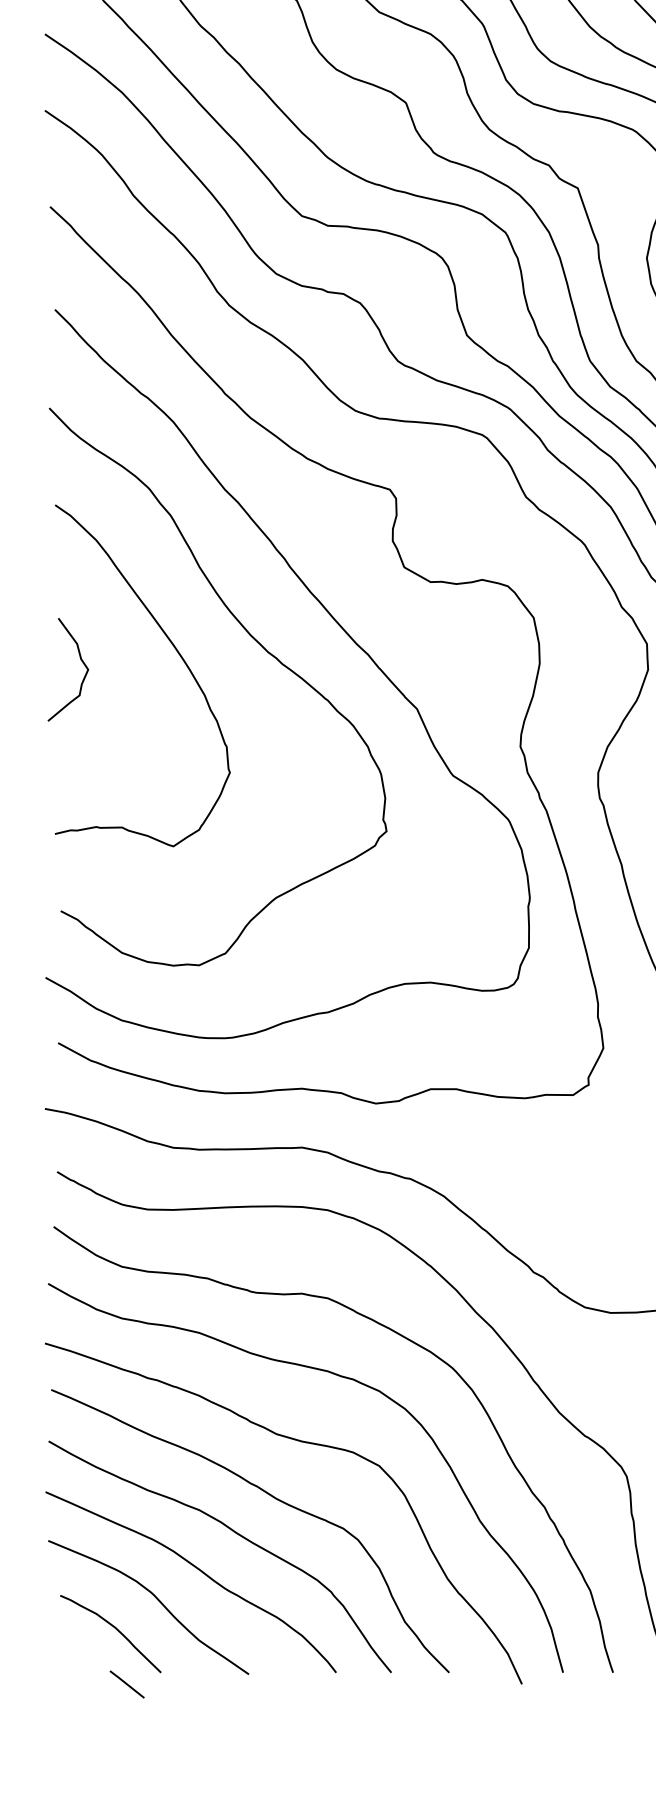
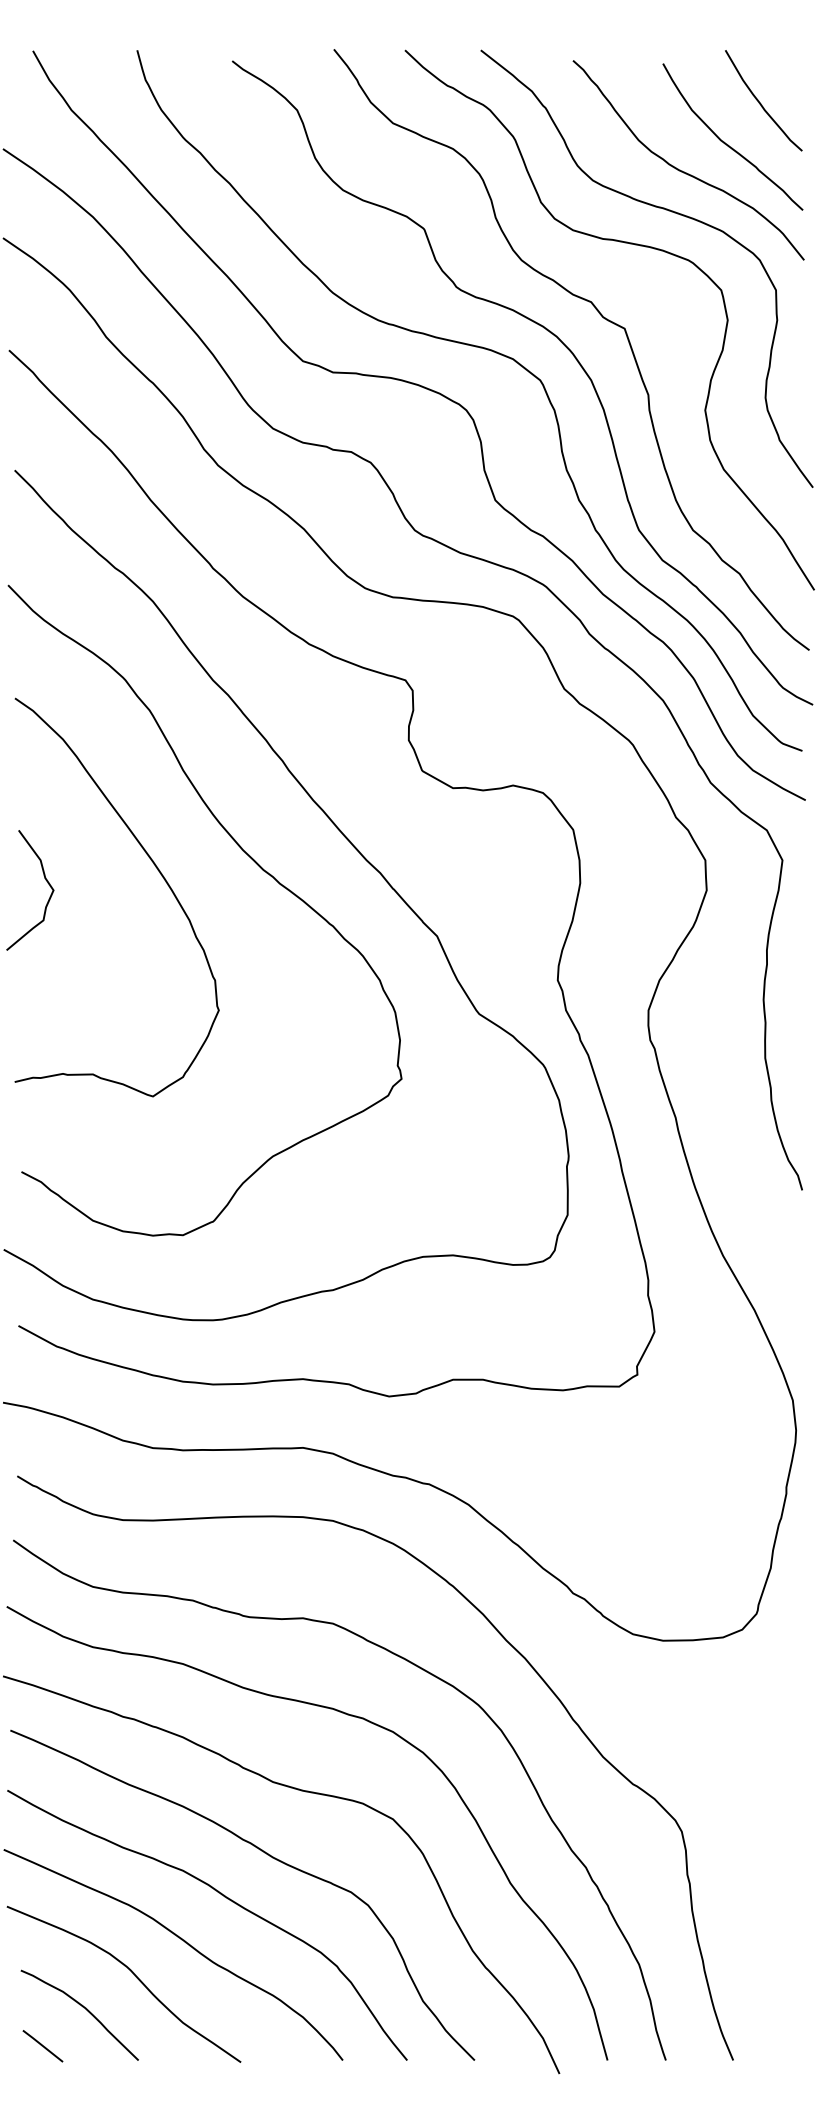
line: (126, 1684) -> (42, 2046), moved

